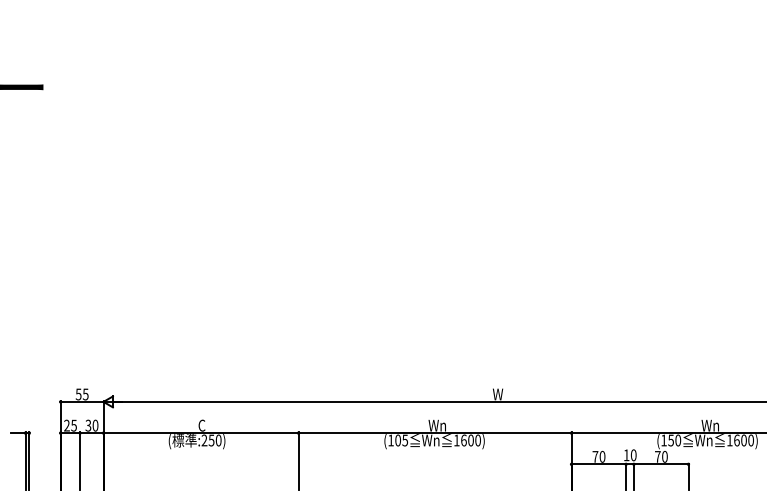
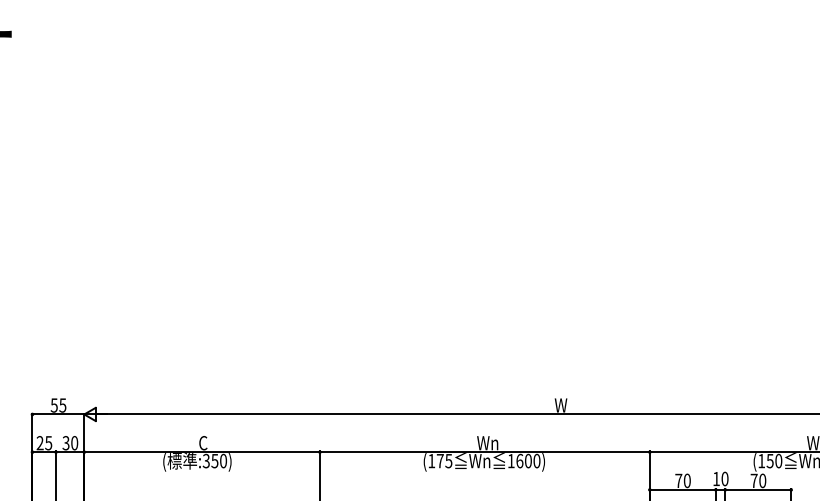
text: (204, 440) -> (206, 461), :250) -> :350)
text: (397, 440) -> (439, 461), (105 -> (175

